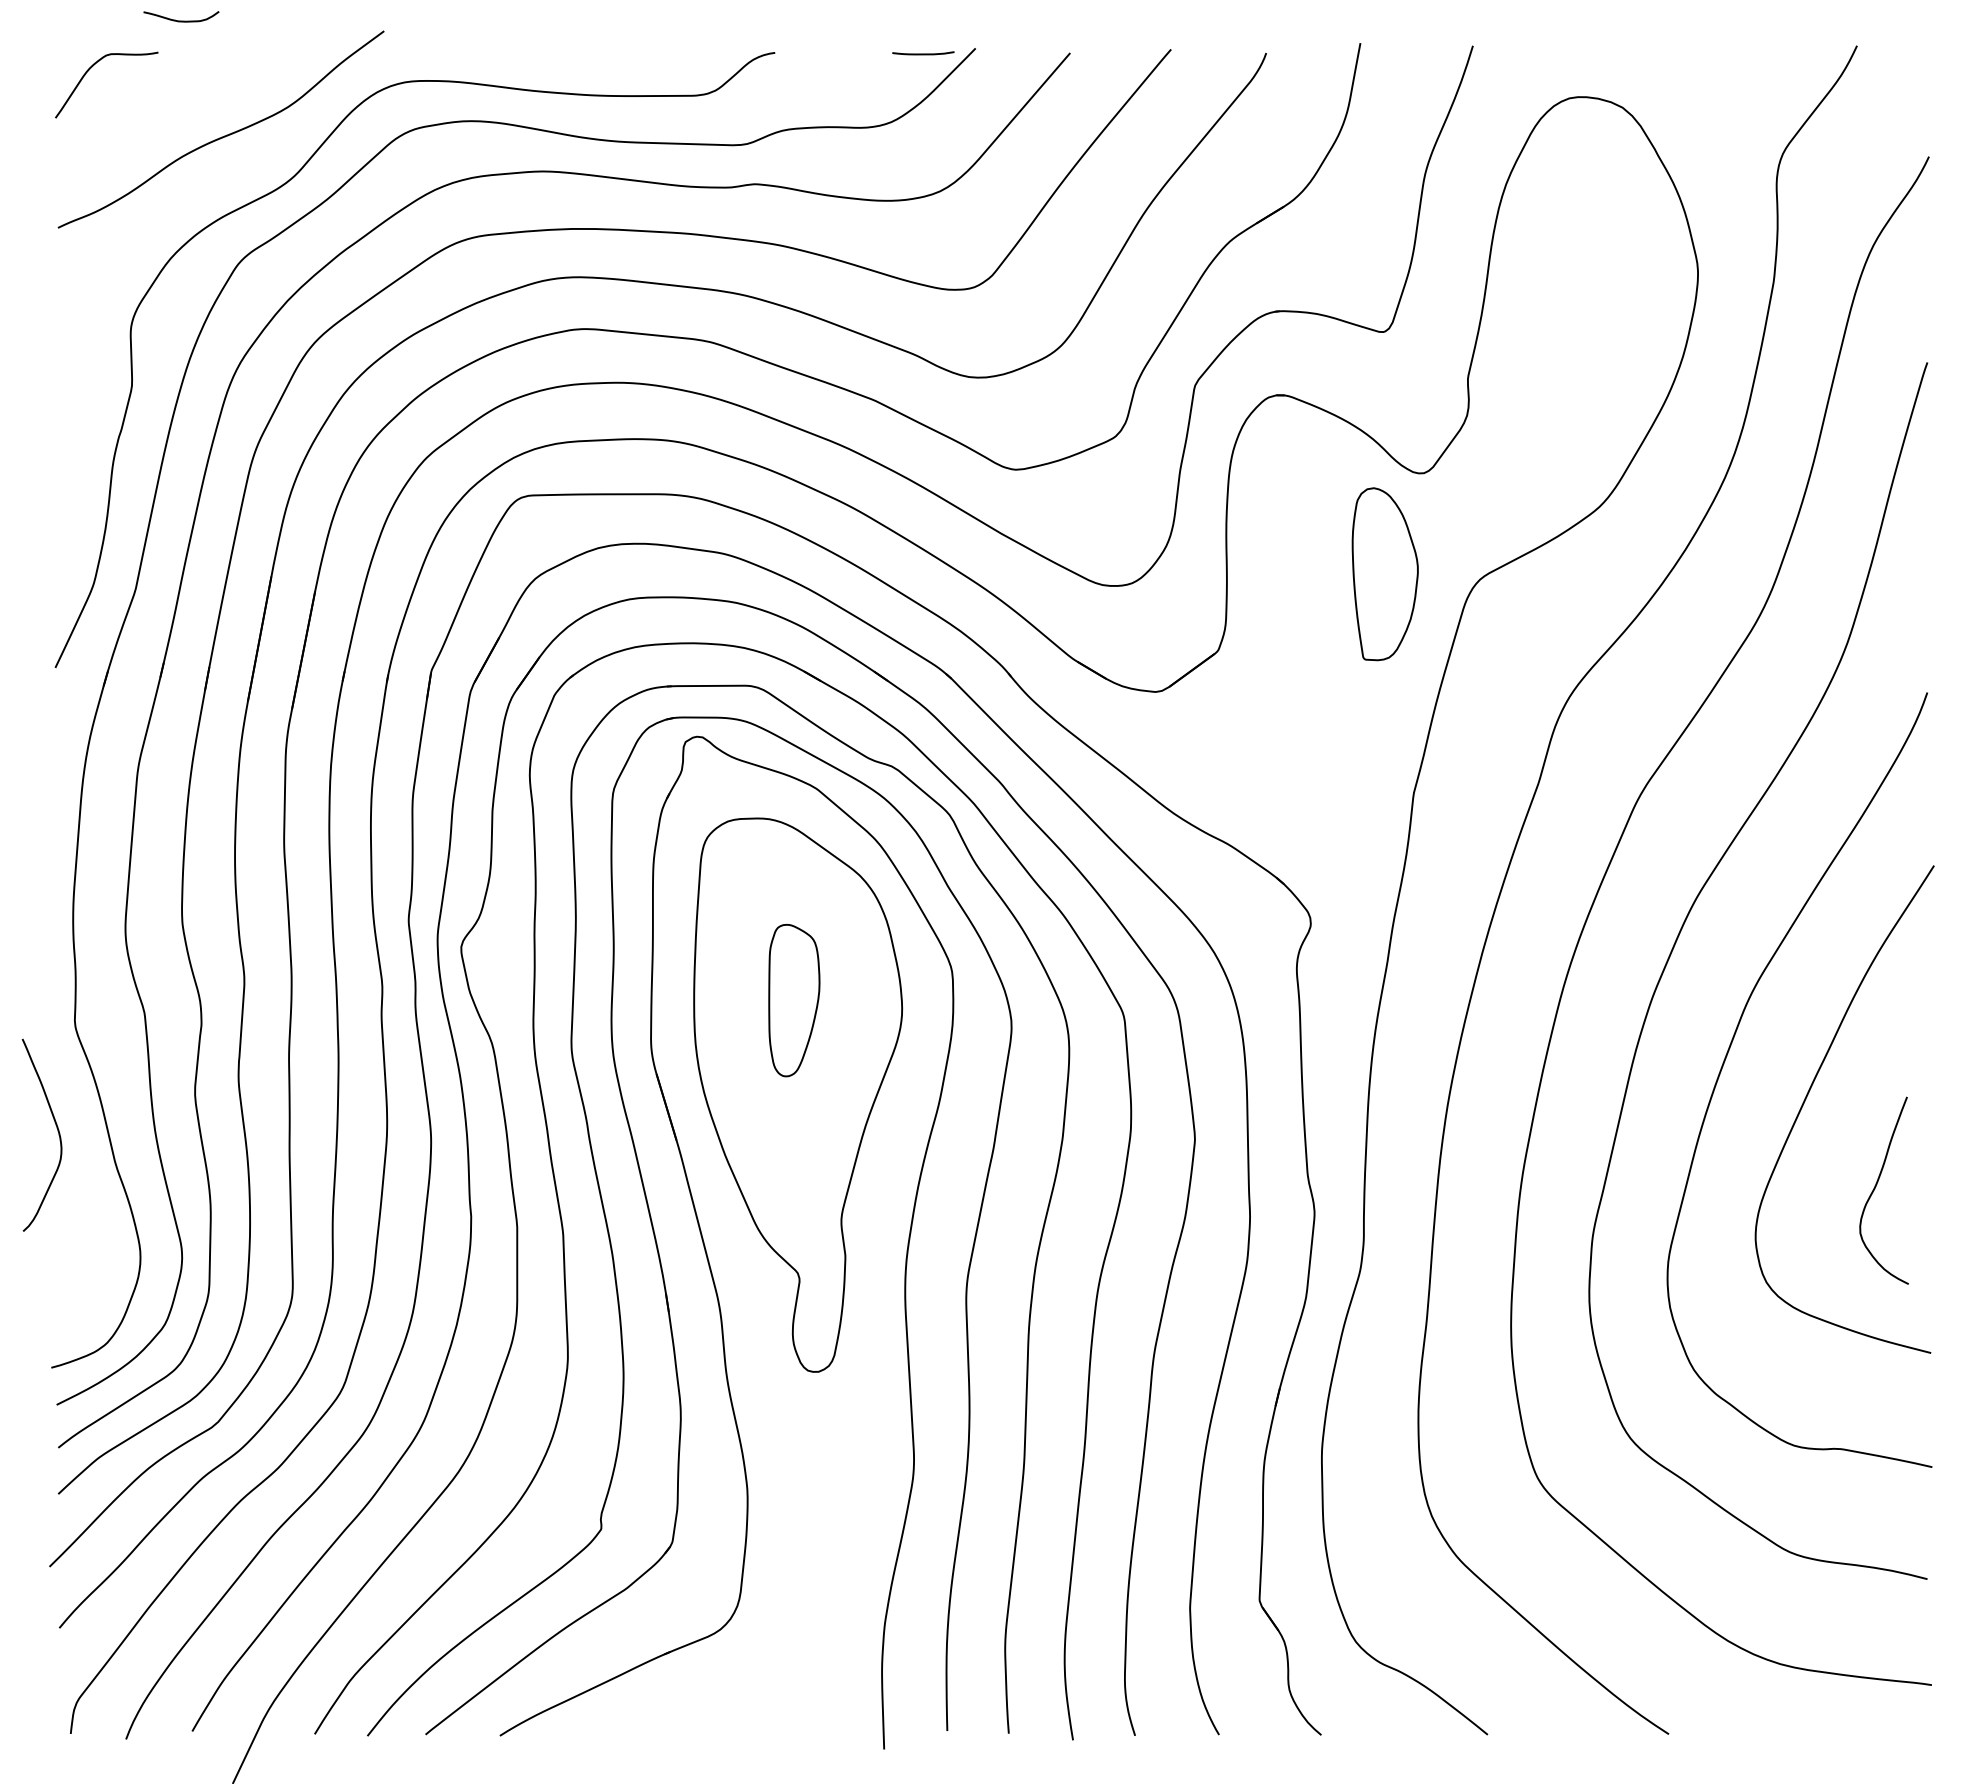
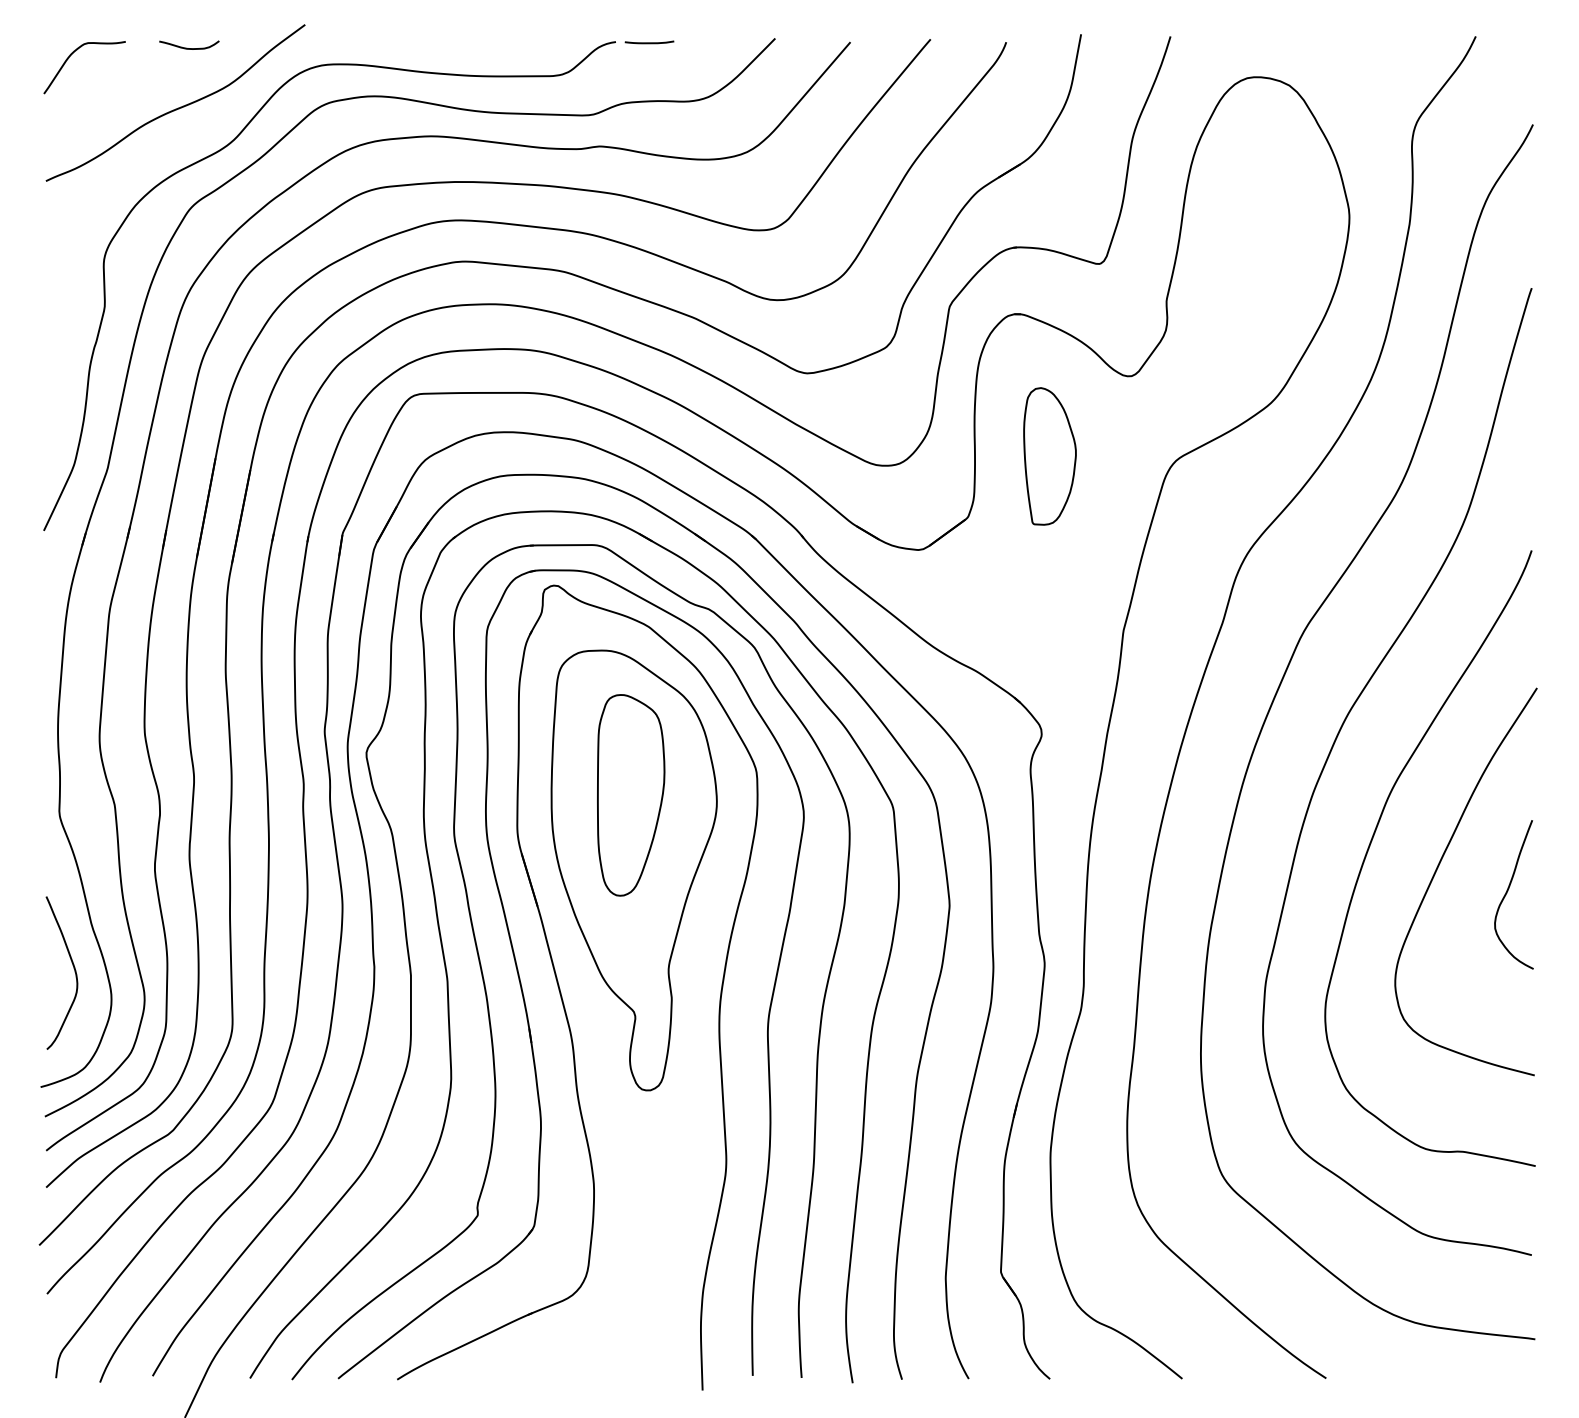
curve: (181, 20) -> (189, 48), moved
curve: (923, 53) -> (649, 42), moved
part: (1384, 574) -> (1049, 456), moved
part: (794, 1000) -> (631, 795), size x1.67
curve: (56, 1128) -> (73, 967), moved
curve: (1876, 1186) -> (1507, 891), moved

